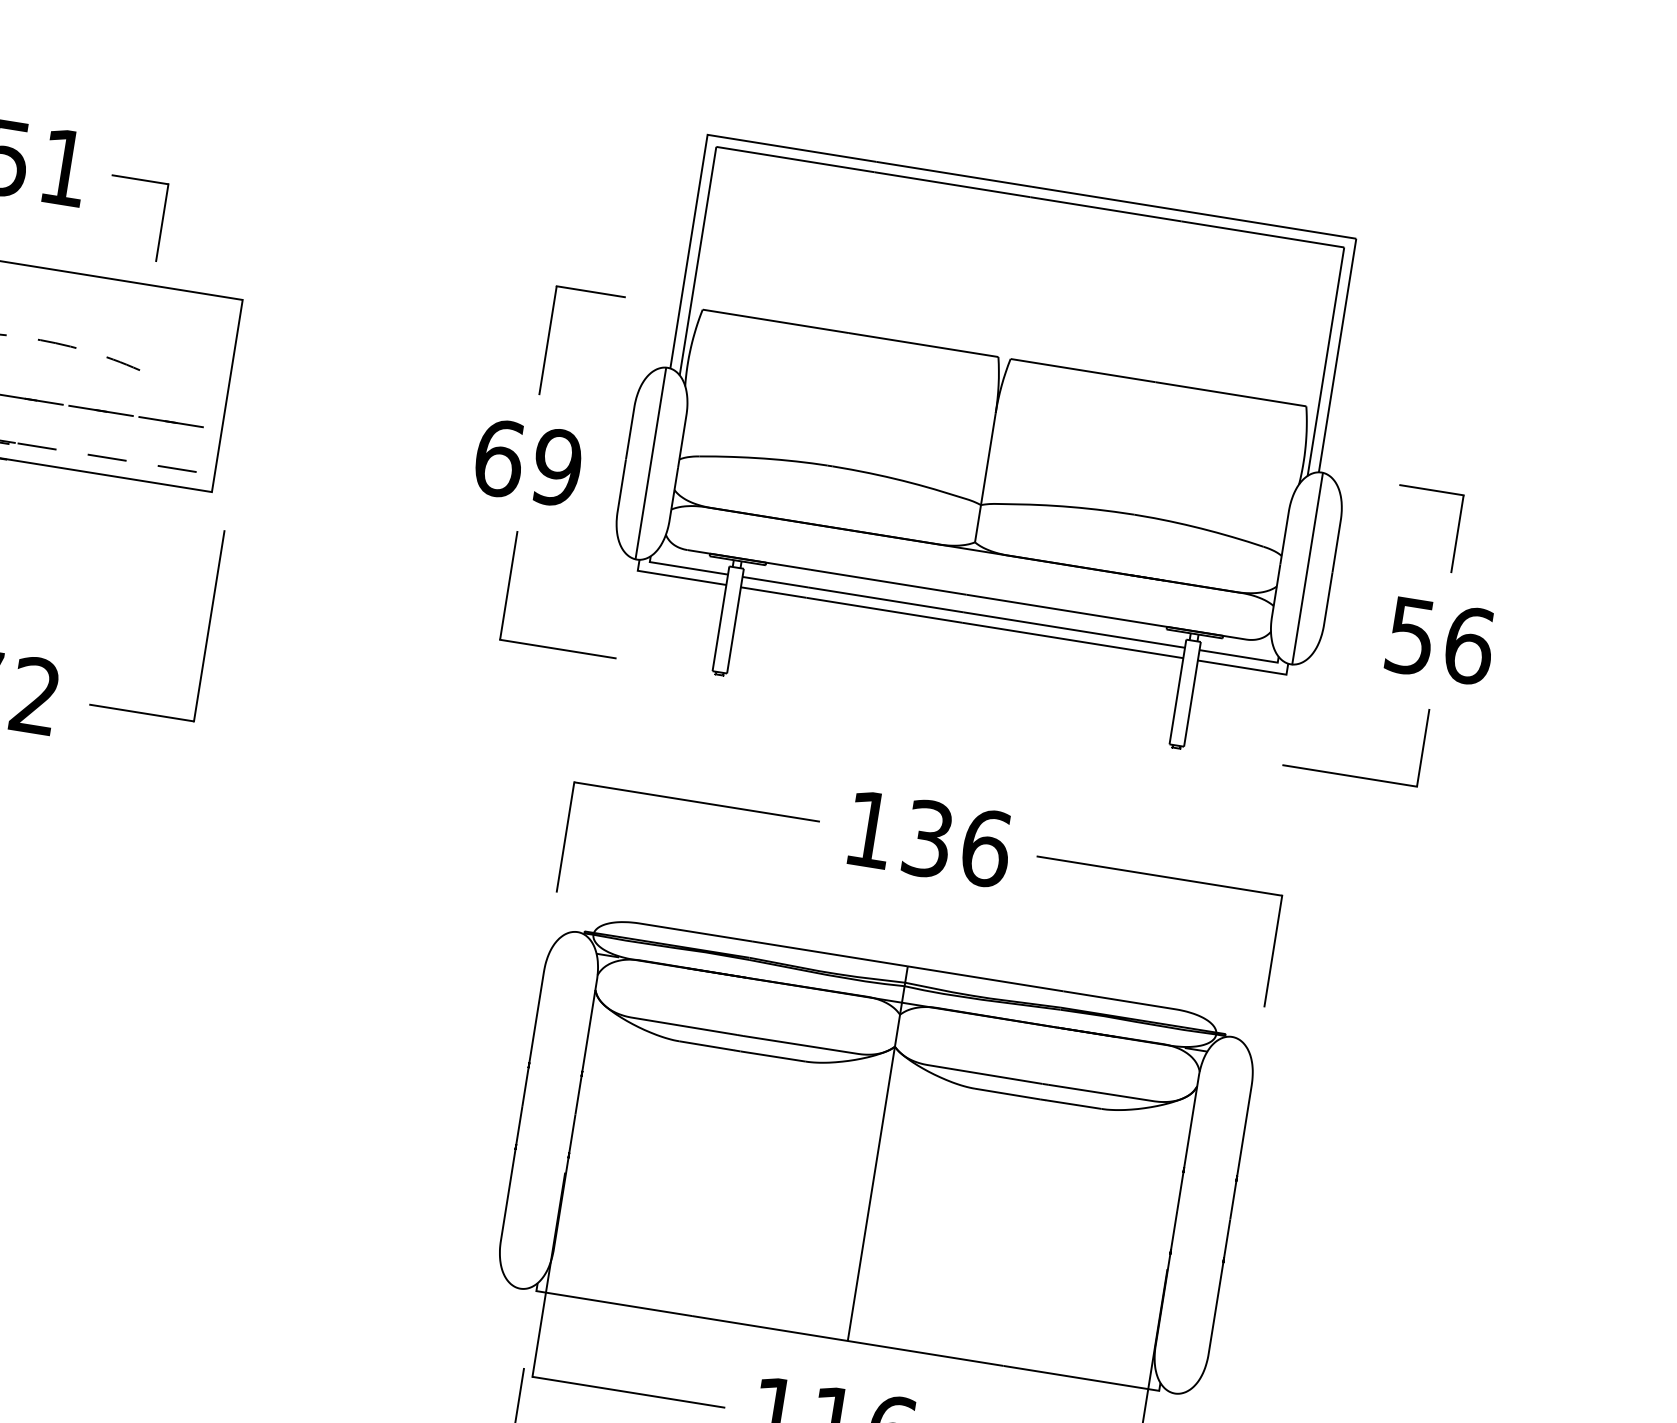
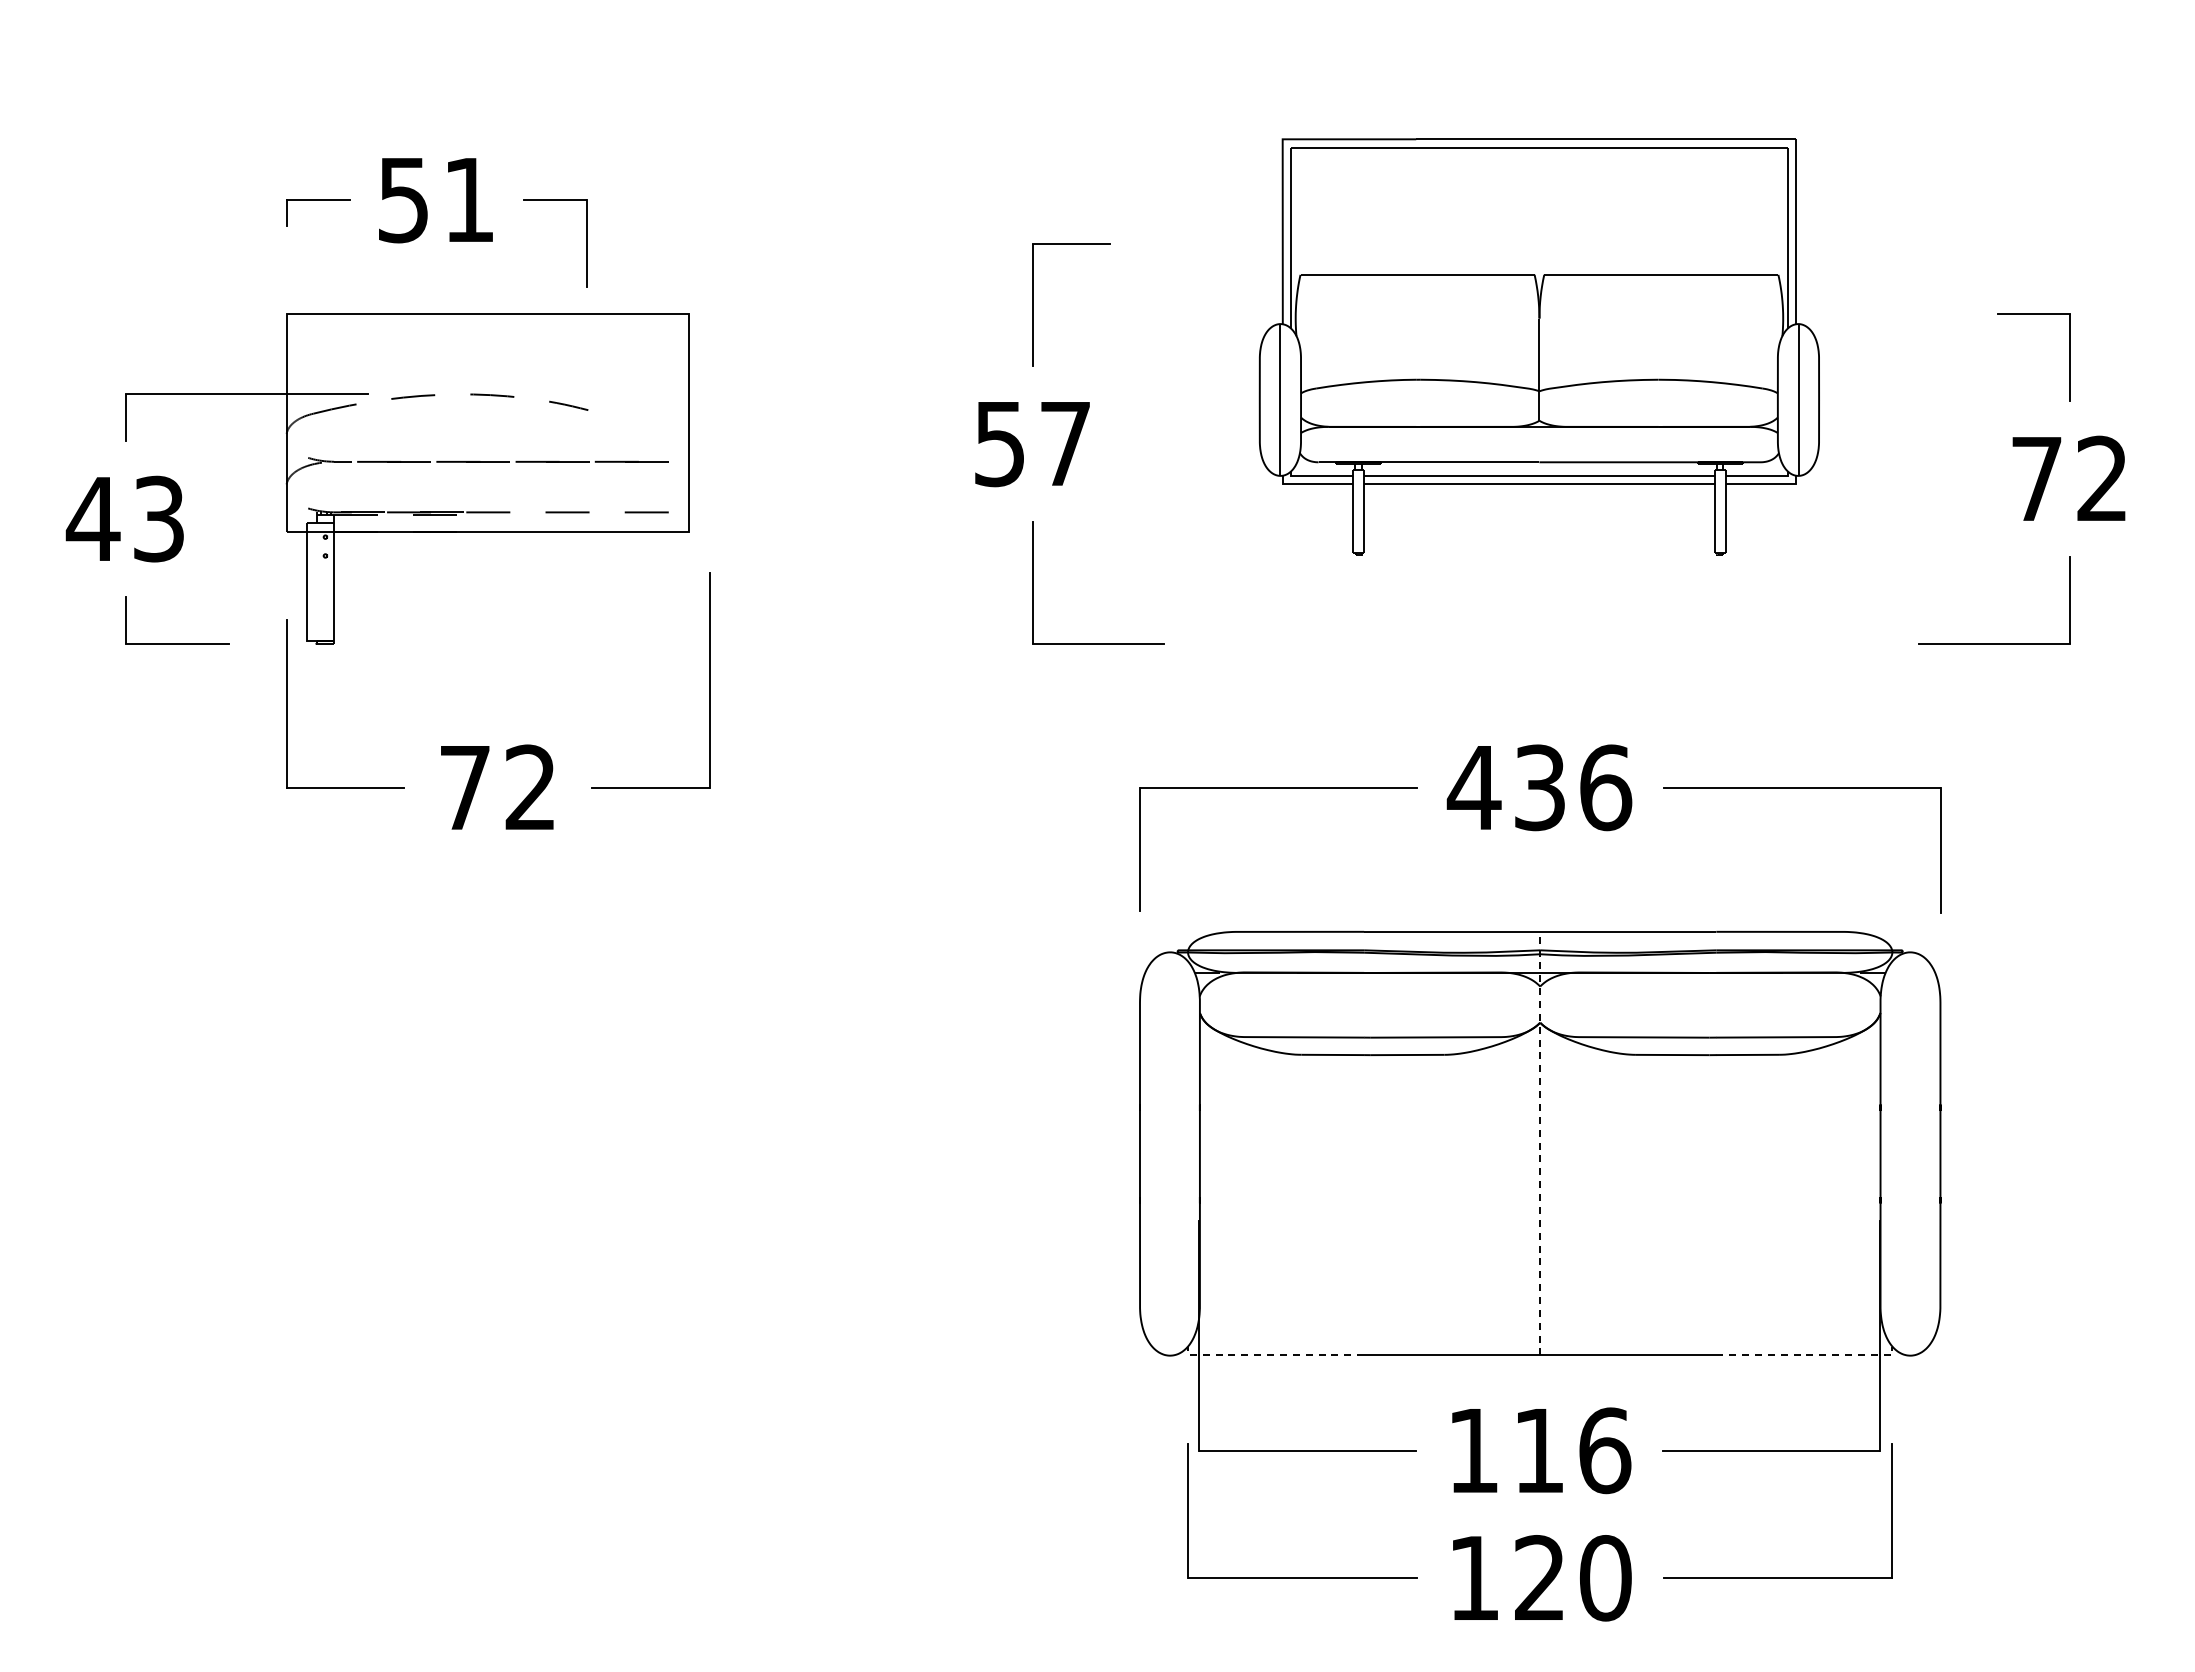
part: (990, 448) -> (1539, 346), size x0.7
text: (528, 462) -> (1032, 443), 69 -> 57
text: (1440, 640) -> (2070, 478), 56 -> 72
text: (869, 829) -> (1473, 787), 136 -> 436
line: (878, 1153) -> (1540, 1143), solid -> dashed
line: (609, 1302) -> (1270, 1355), solid -> dashed
line: (1085, 1379) -> (1809, 1355), solid -> dashed

